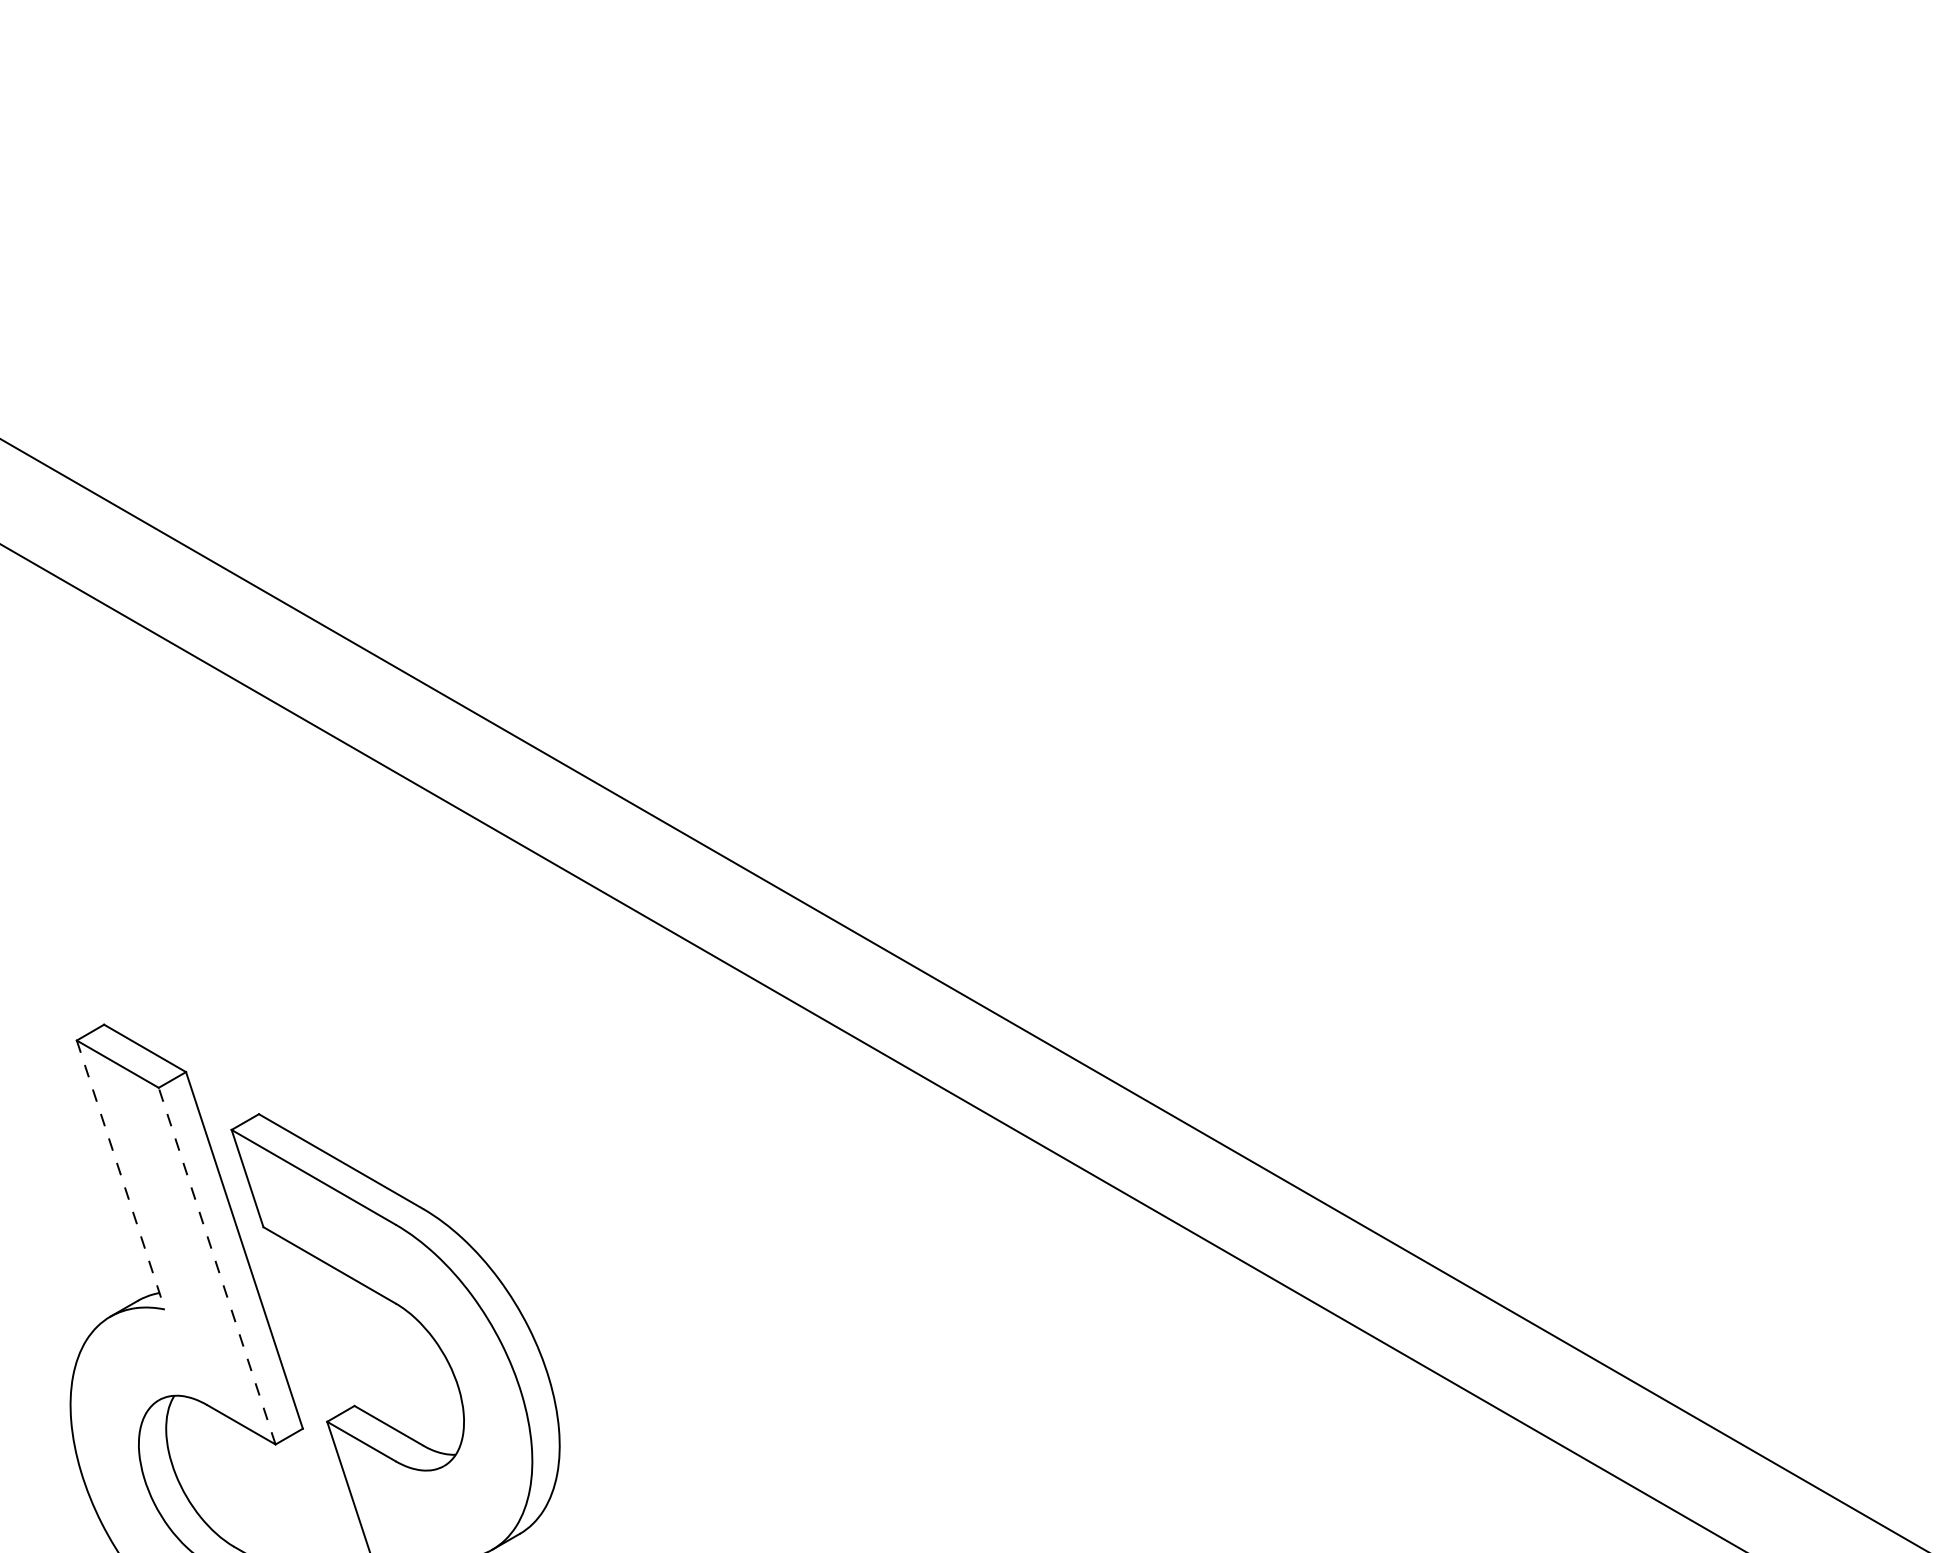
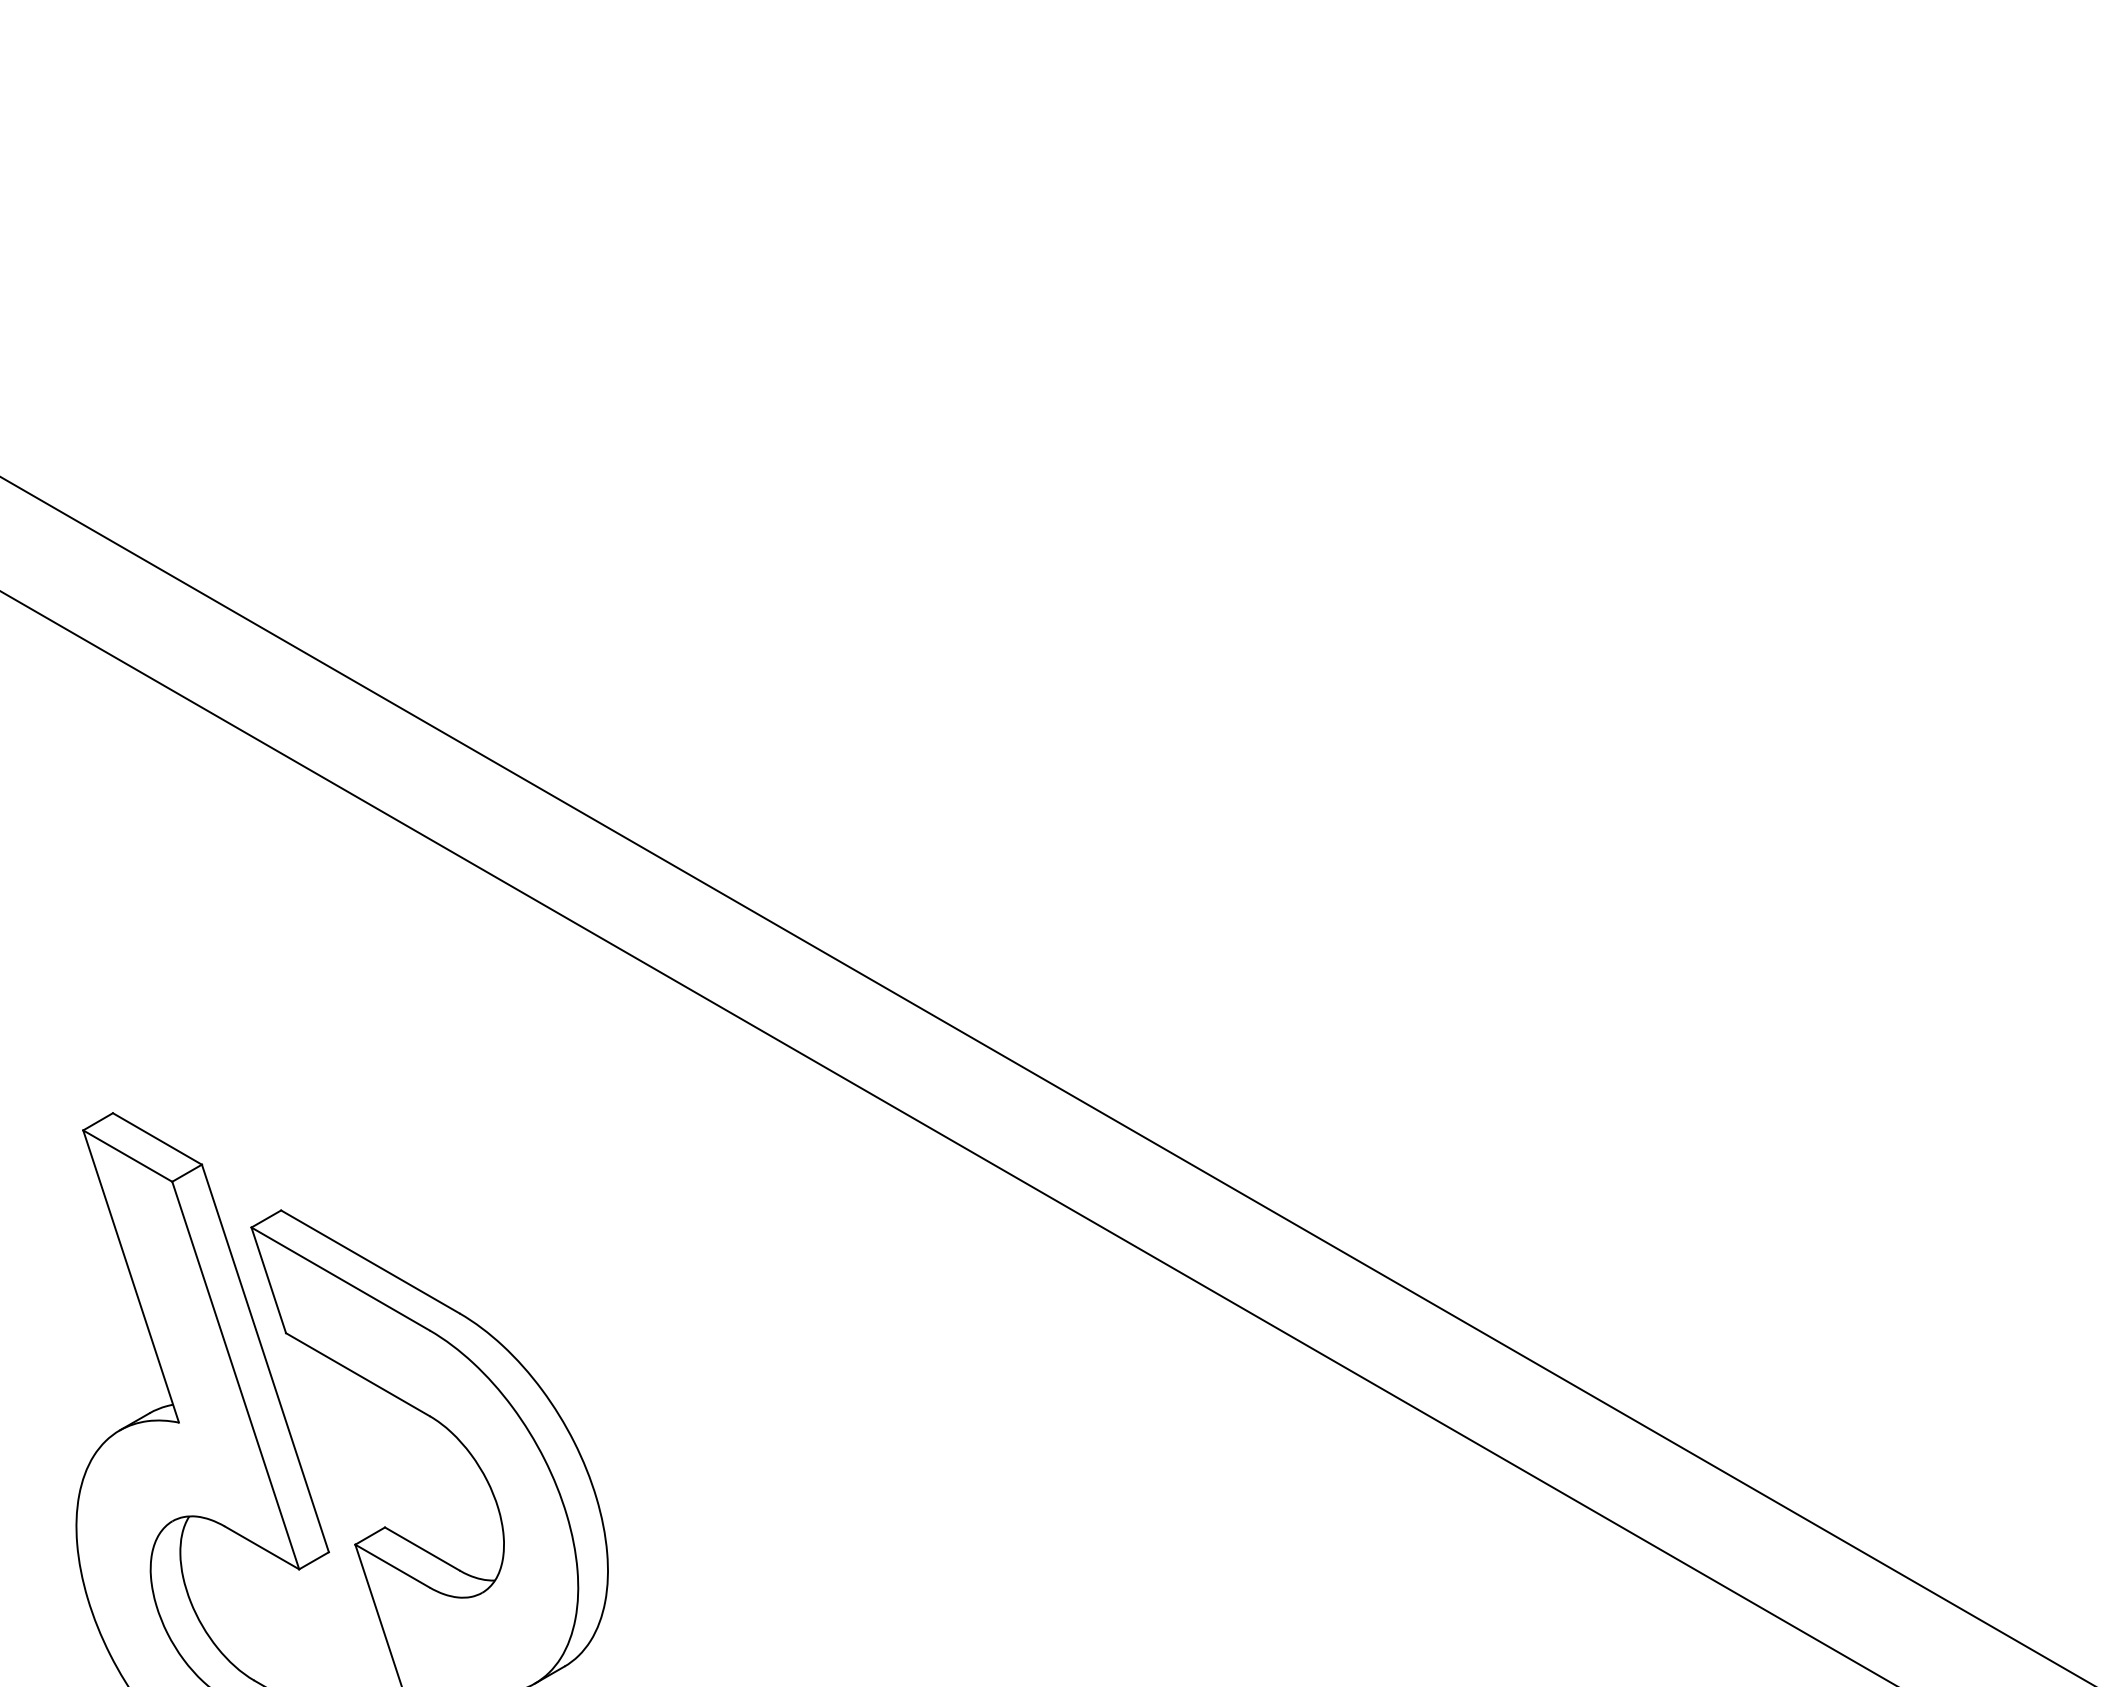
line: (121, 1174) -> (131, 1276), dashed -> solid
line: (216, 1266) -> (235, 1375), dashed -> solid

